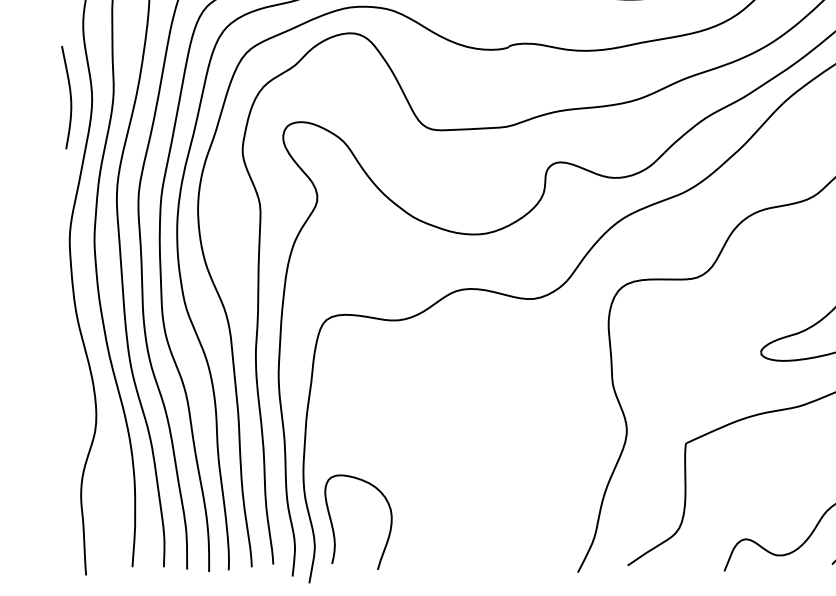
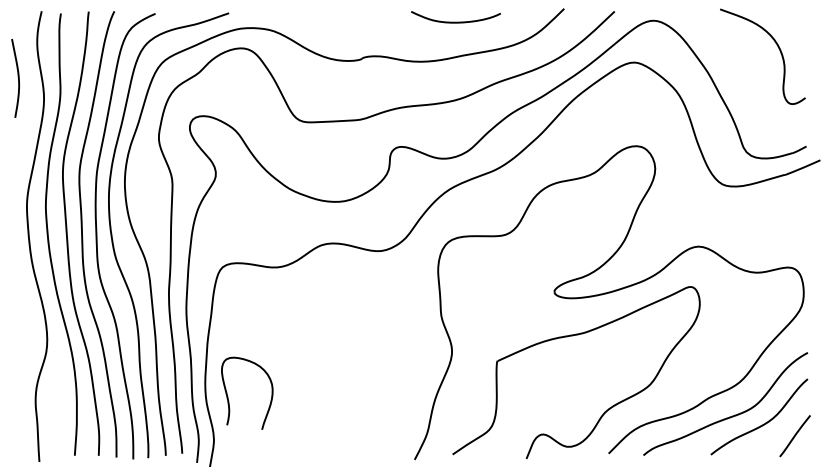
curve: (69, 96) -> (17, 77), moved
curve: (333, 526) -> (228, 396), moved

